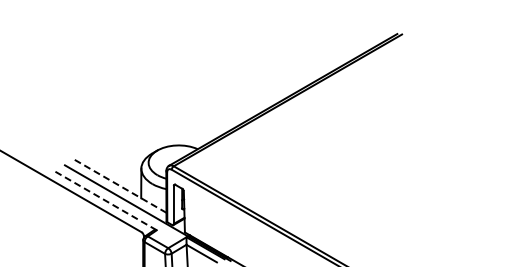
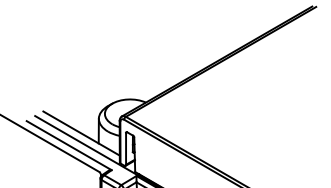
line: (120, 186) -> (81, 133), dashed -> solid
line: (105, 200) -> (68, 145), dashed -> solid

